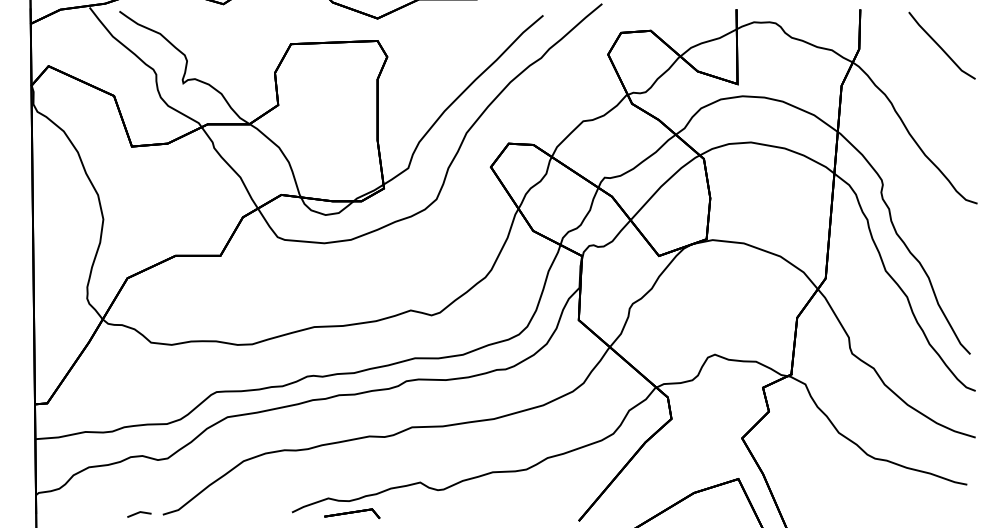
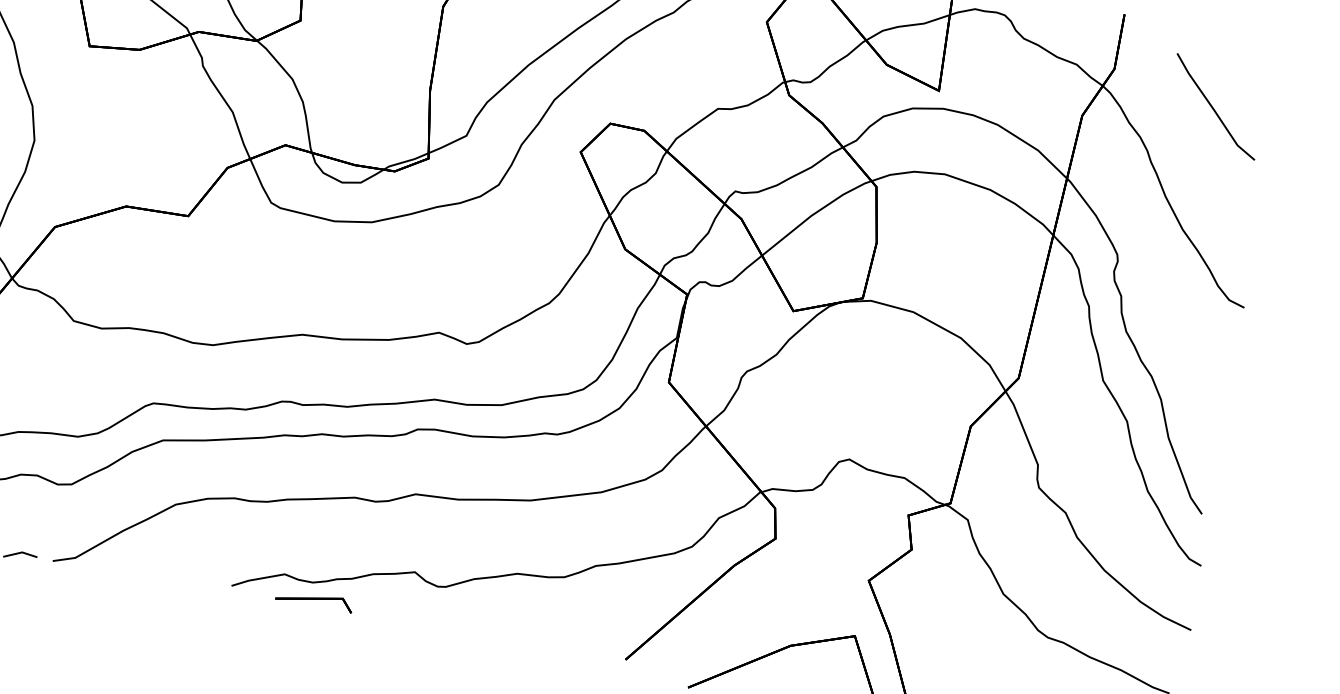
line: (940, 46) -> (1213, 107), moved

